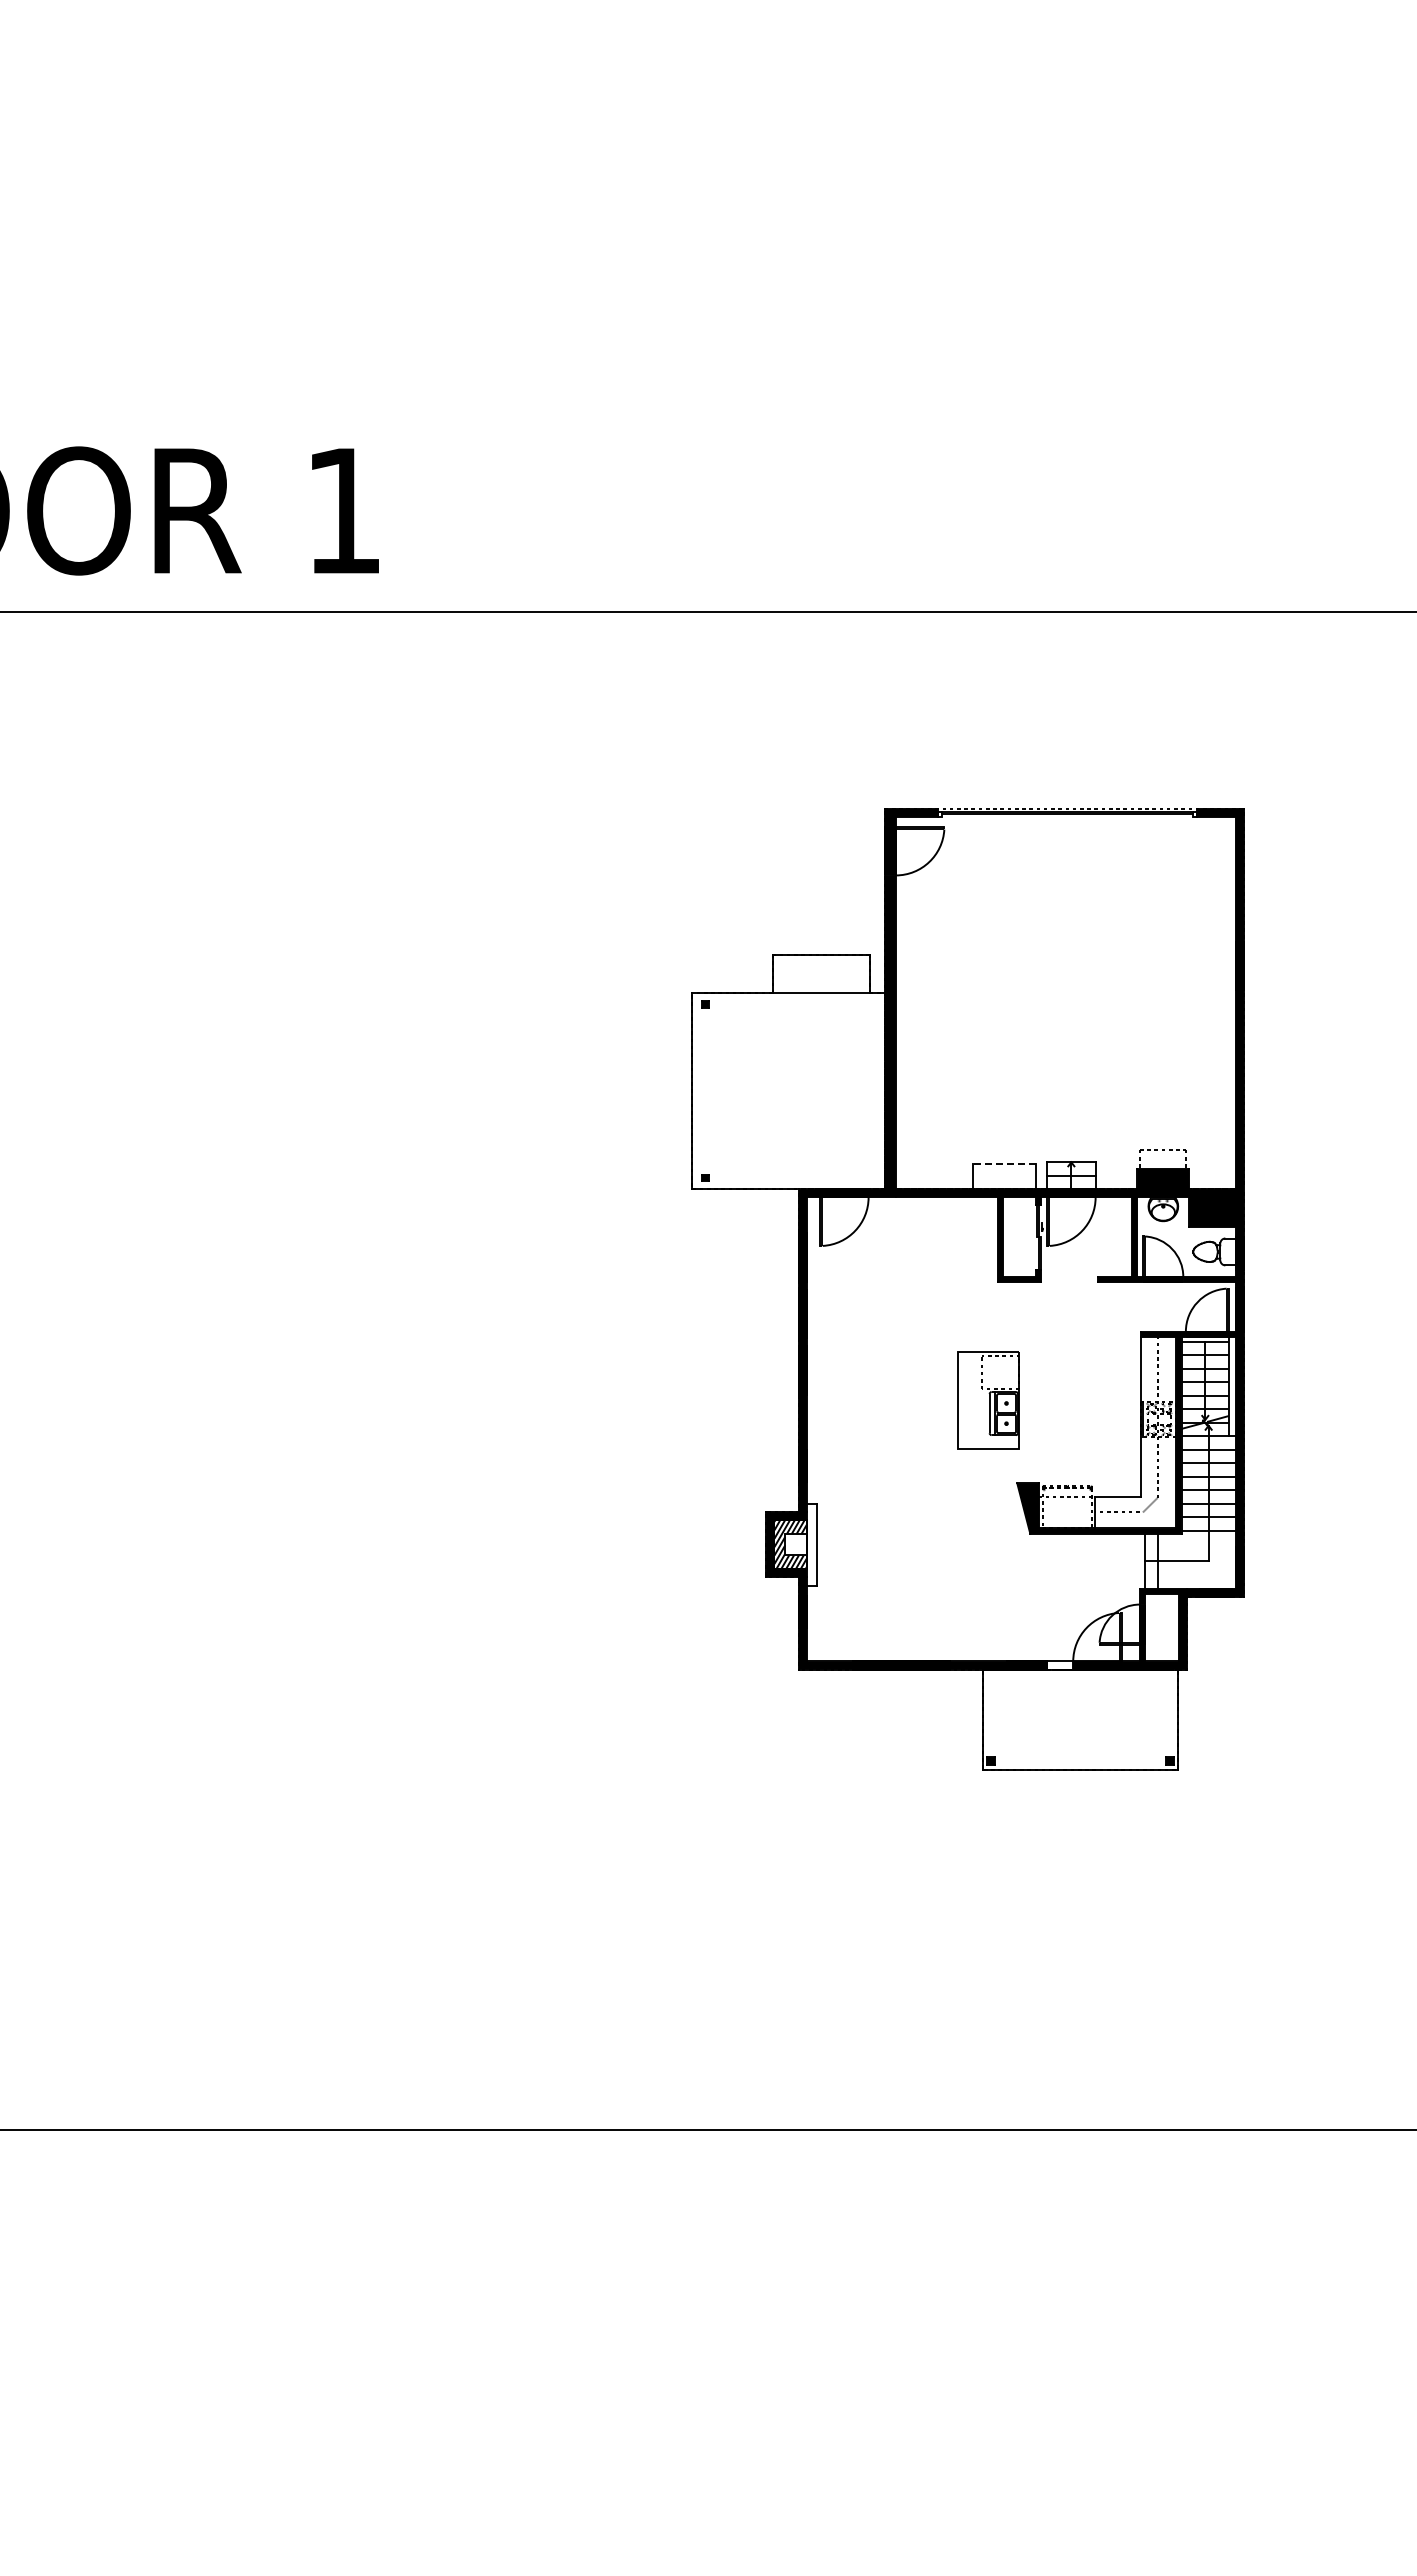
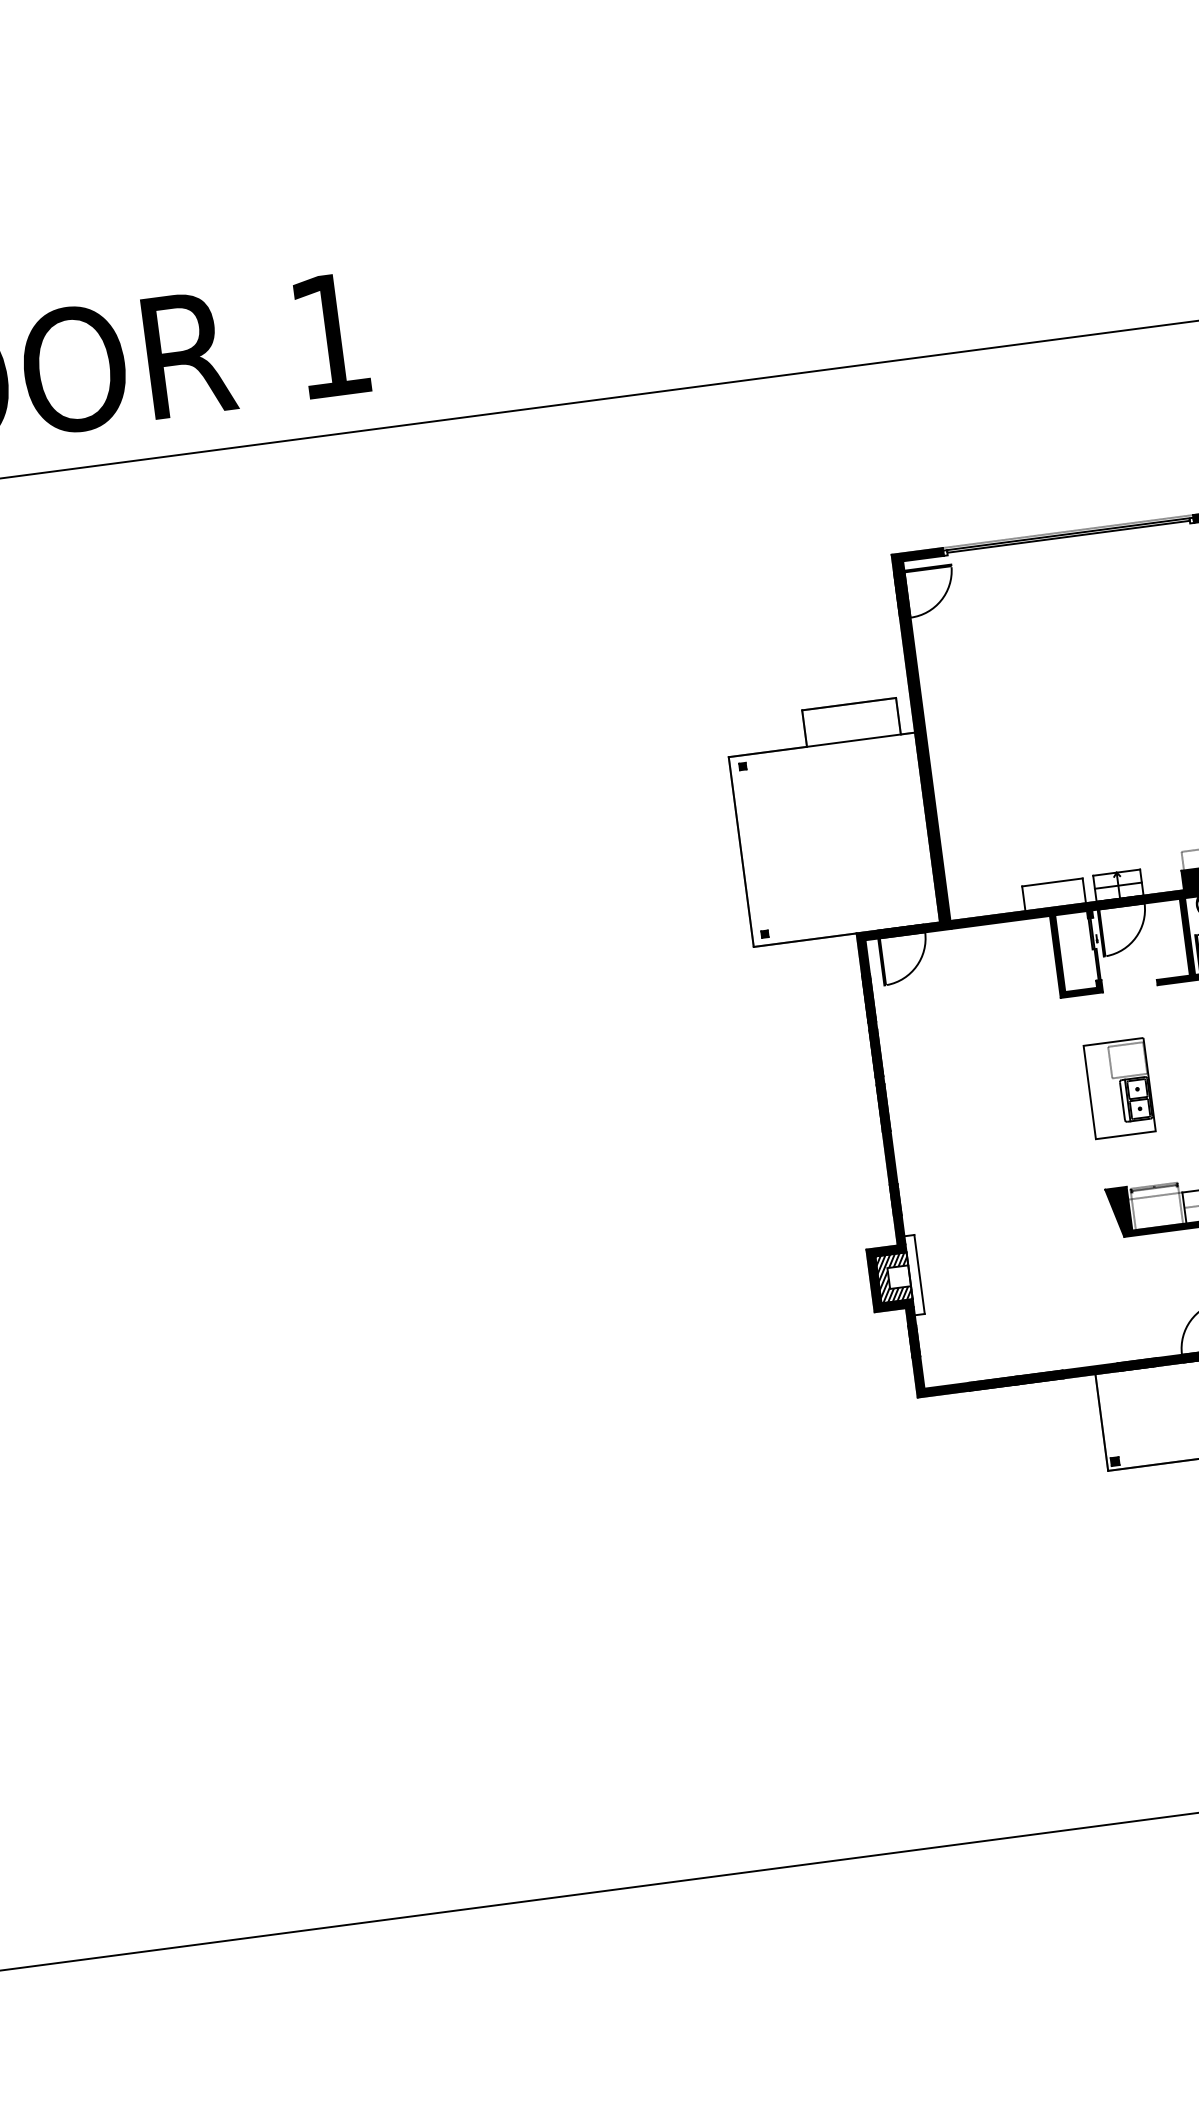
line: (1004, 1163) -> (1052, 882), dashed -> solid
part: (988, 1400) -> (1119, 1088), moved
fill: (1060, 1665) -> (1170, 1360), added

